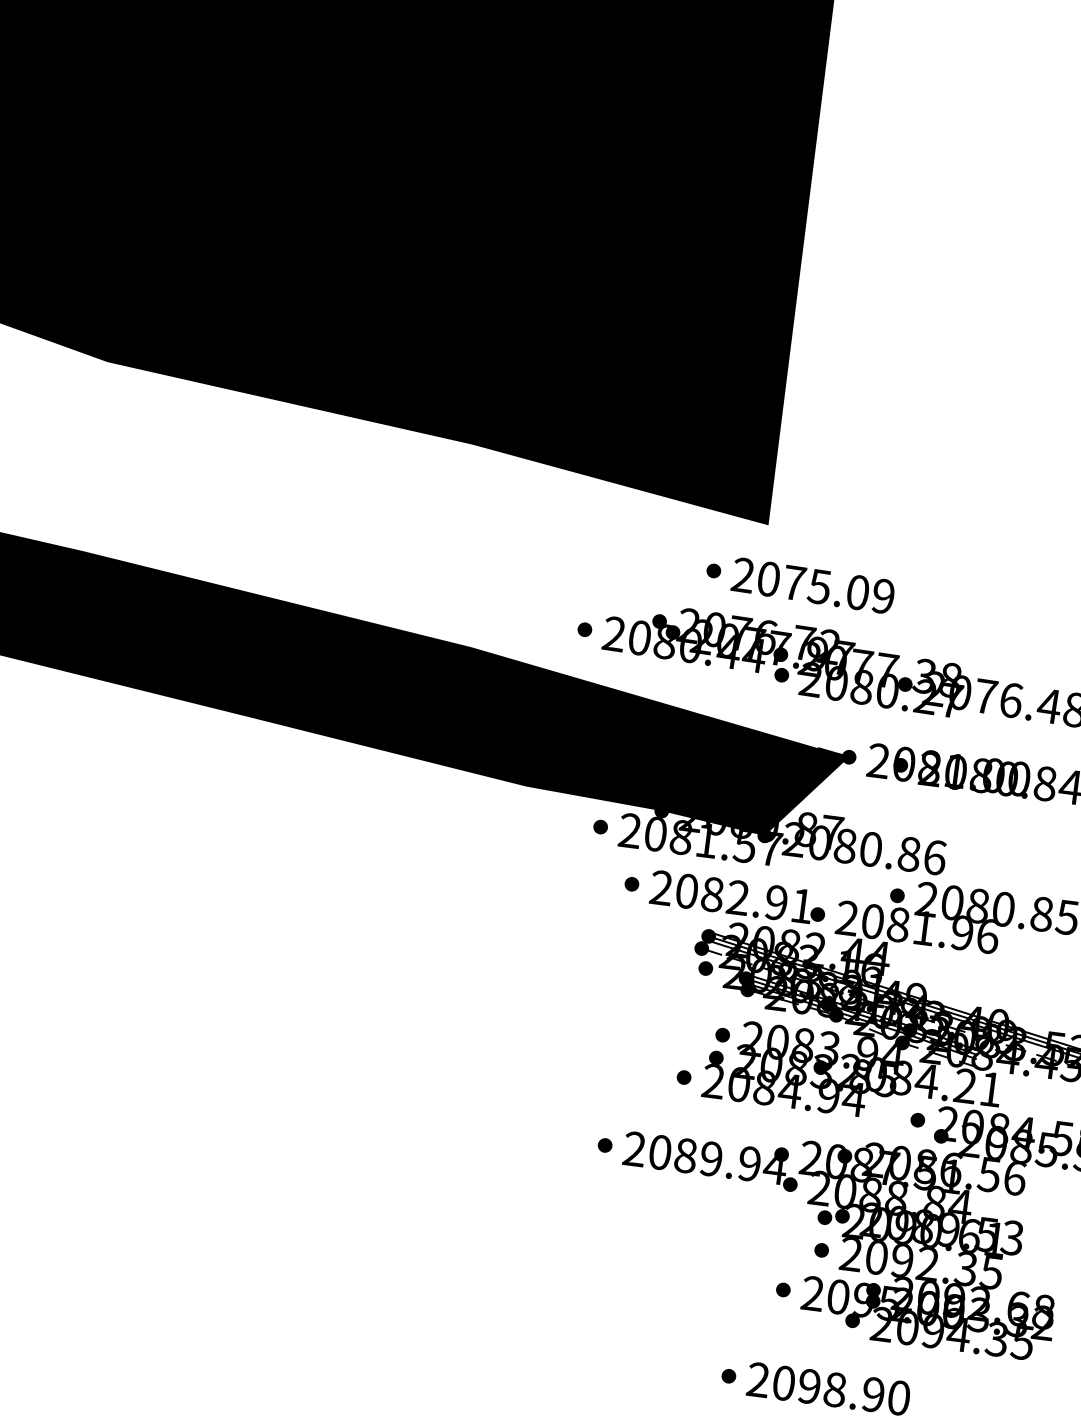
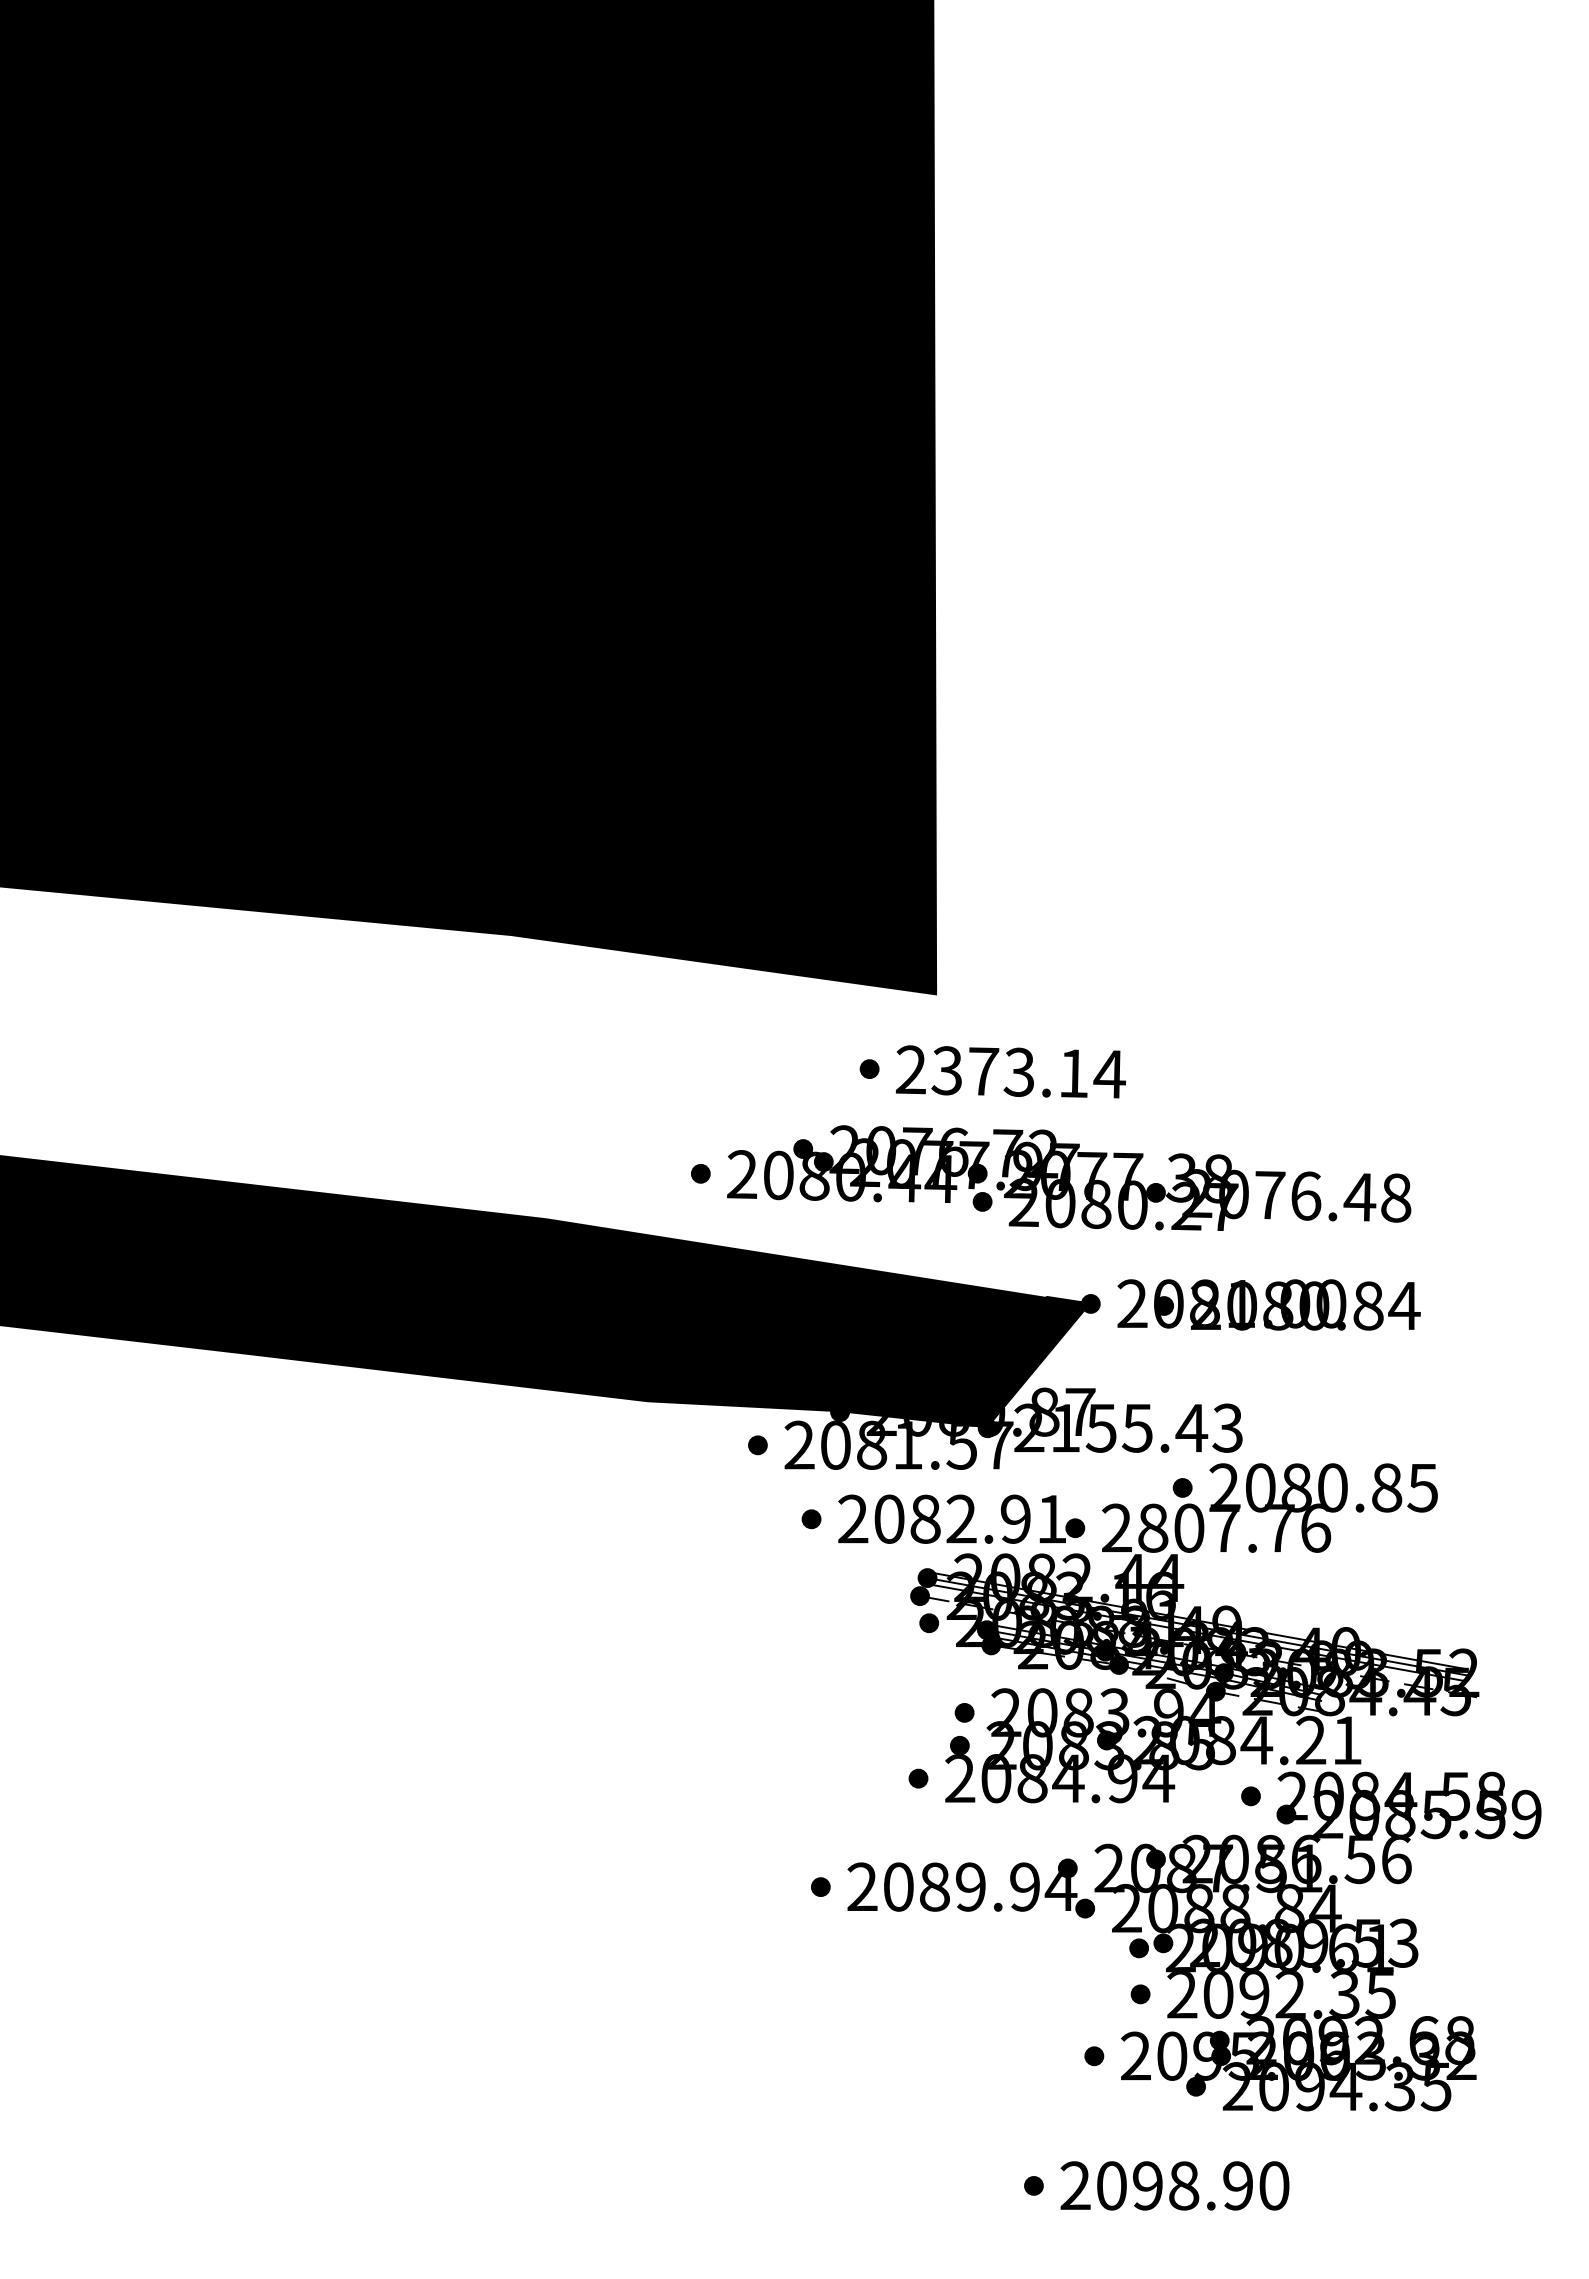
text: (825, 587) -> (1028, 1072), 2075.09 -> 2373.14
text: (877, 849) -> (1146, 1427), 2080.86 -> 2155.43
text: (917, 926) -> (1216, 1527), 2081.96 -> 2807.76

